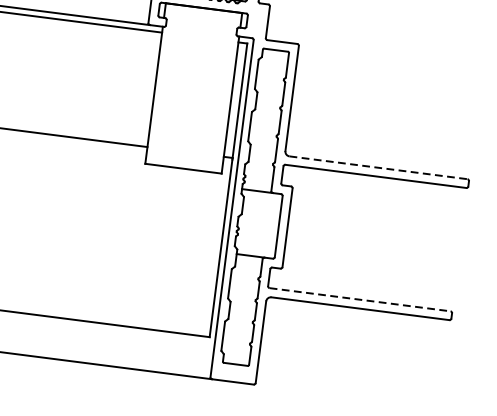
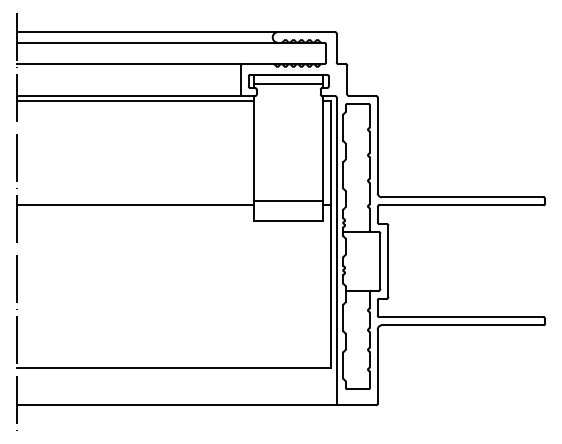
line: (202, 17) -> (288, 83), added
line: (185, 147) -> (288, 201), added
line: (378, 167) -> (462, 197), dashed -> solid
line: (360, 299) -> (461, 317), dashed -> solid

